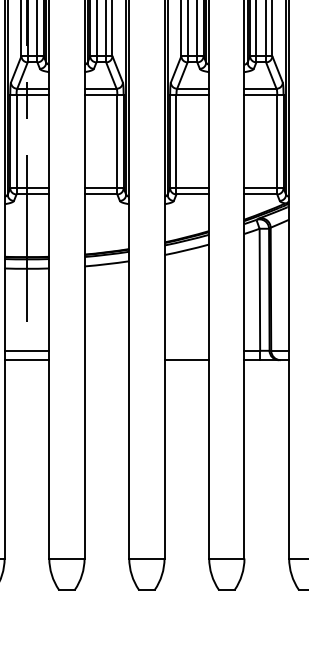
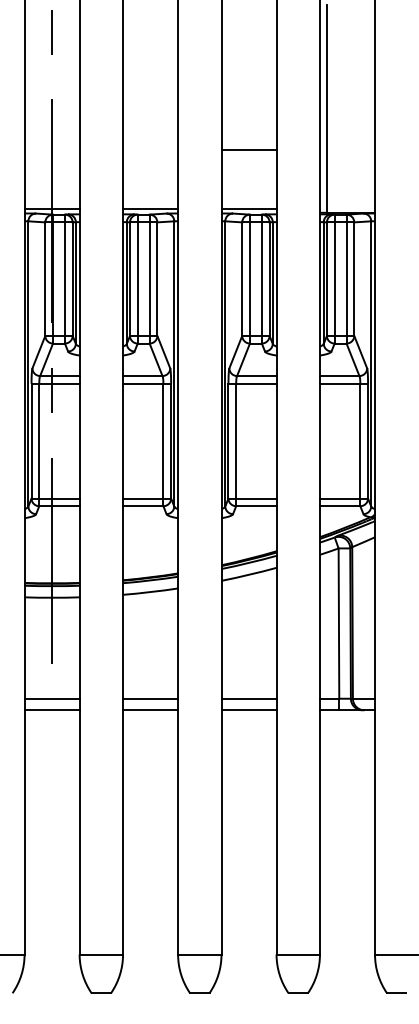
line: (106, 350) -> (150, 698), added
line: (186, 350) -> (248, 698), added
line: (106, 360) -> (150, 710), added

